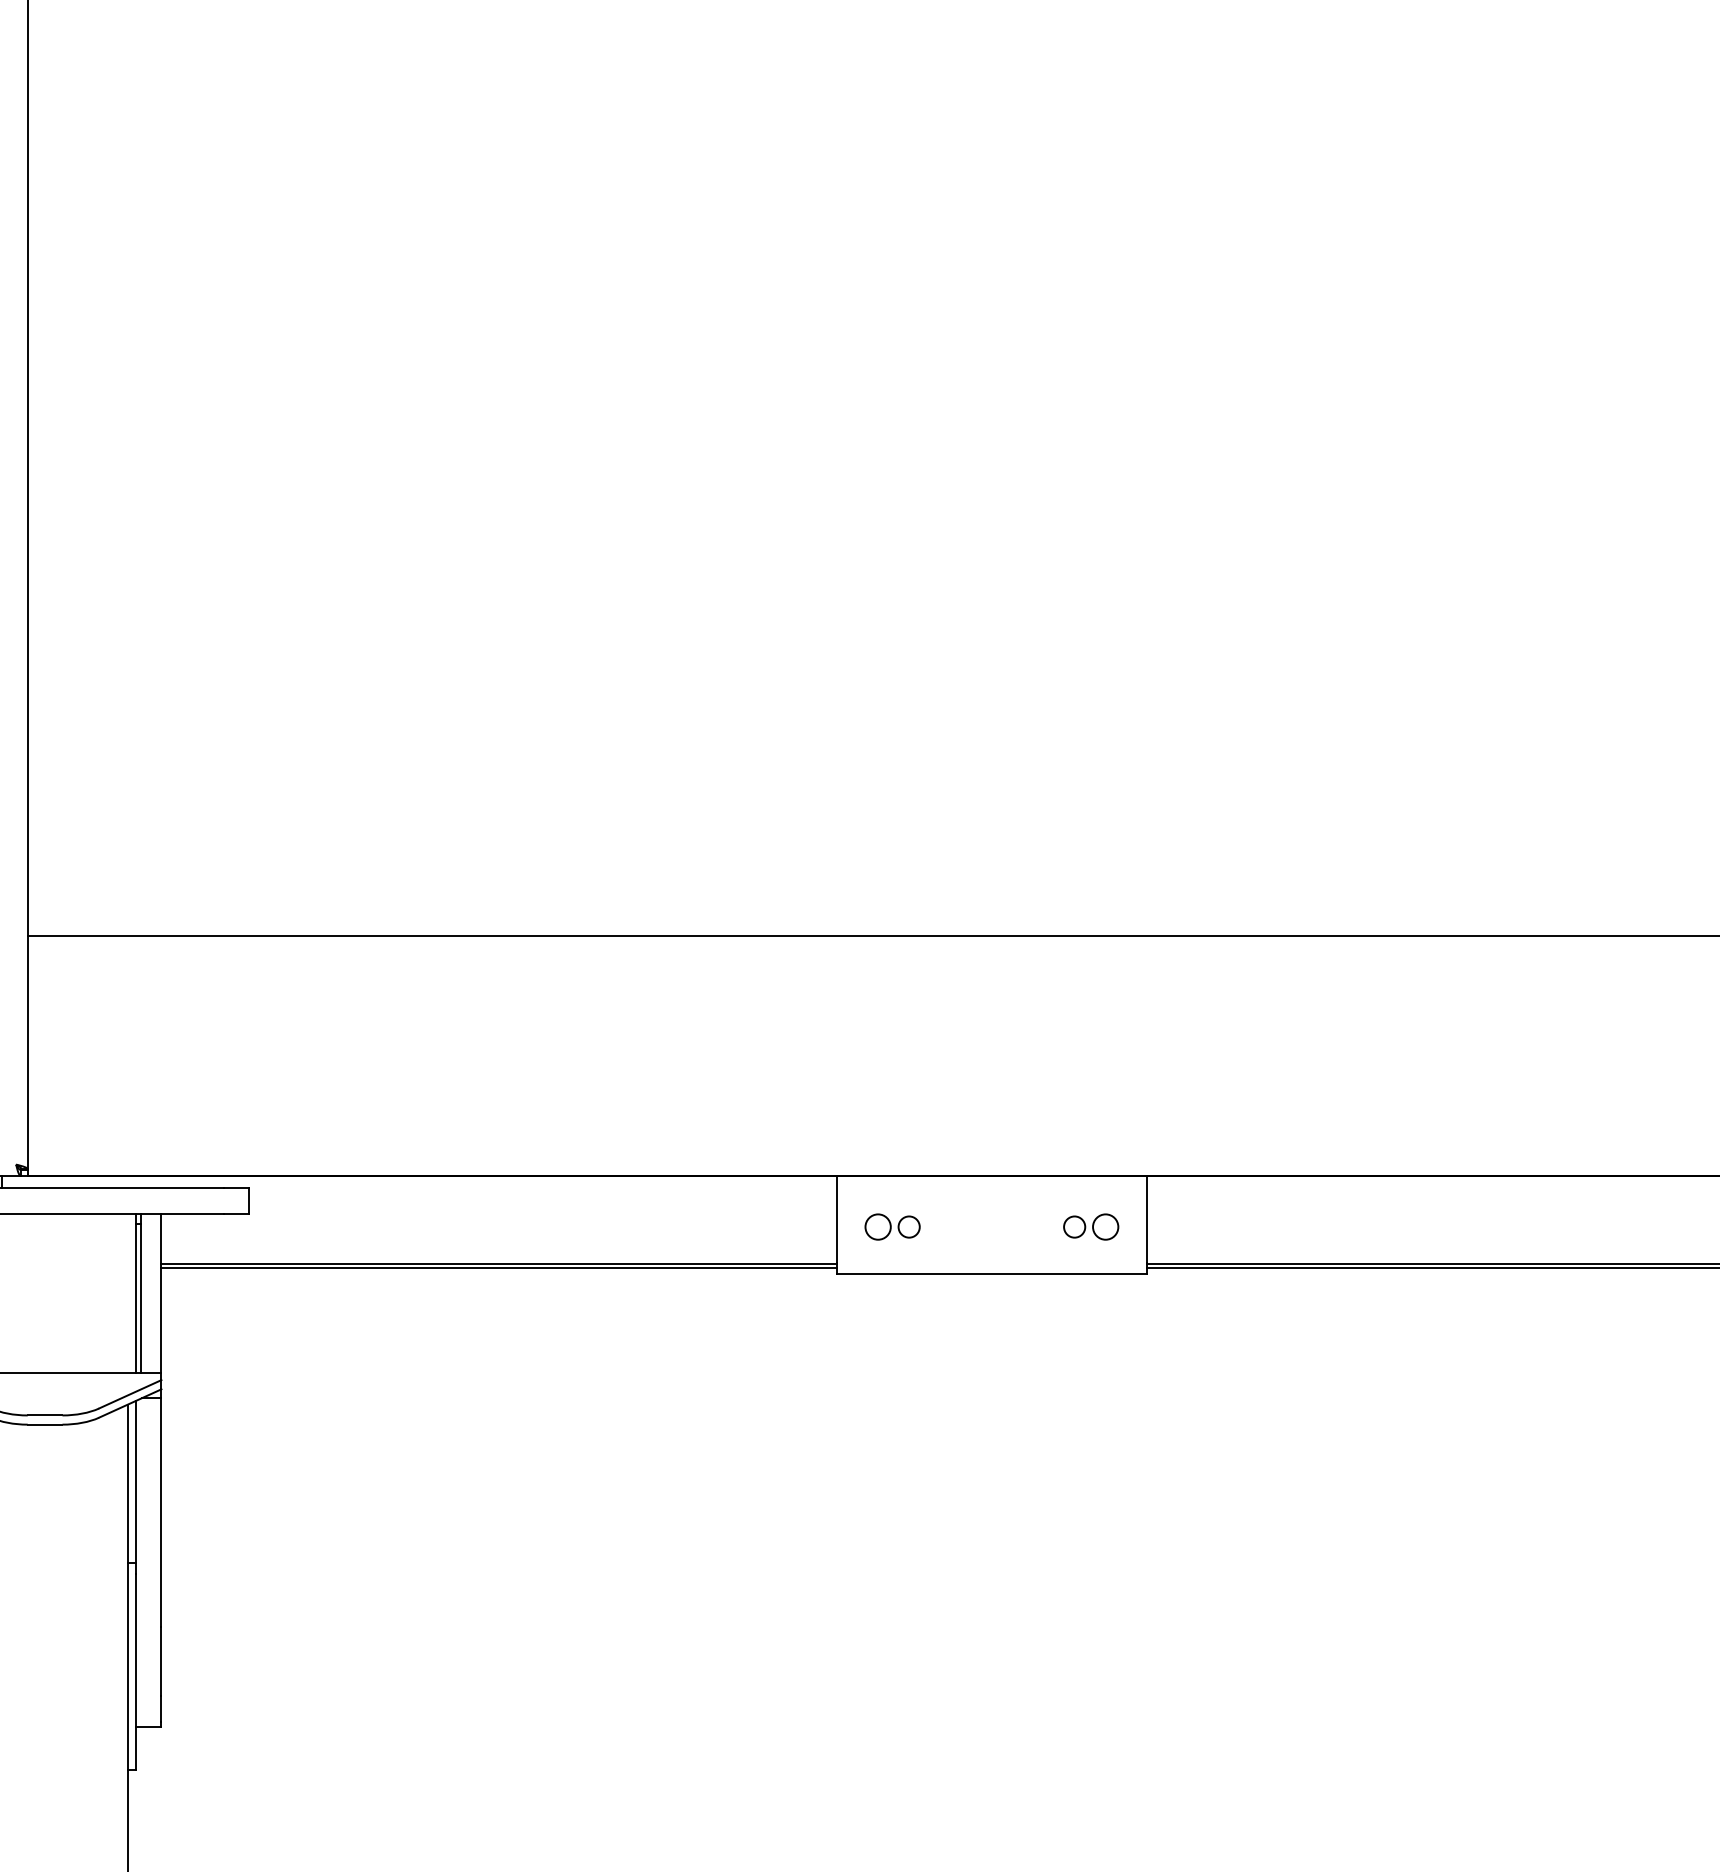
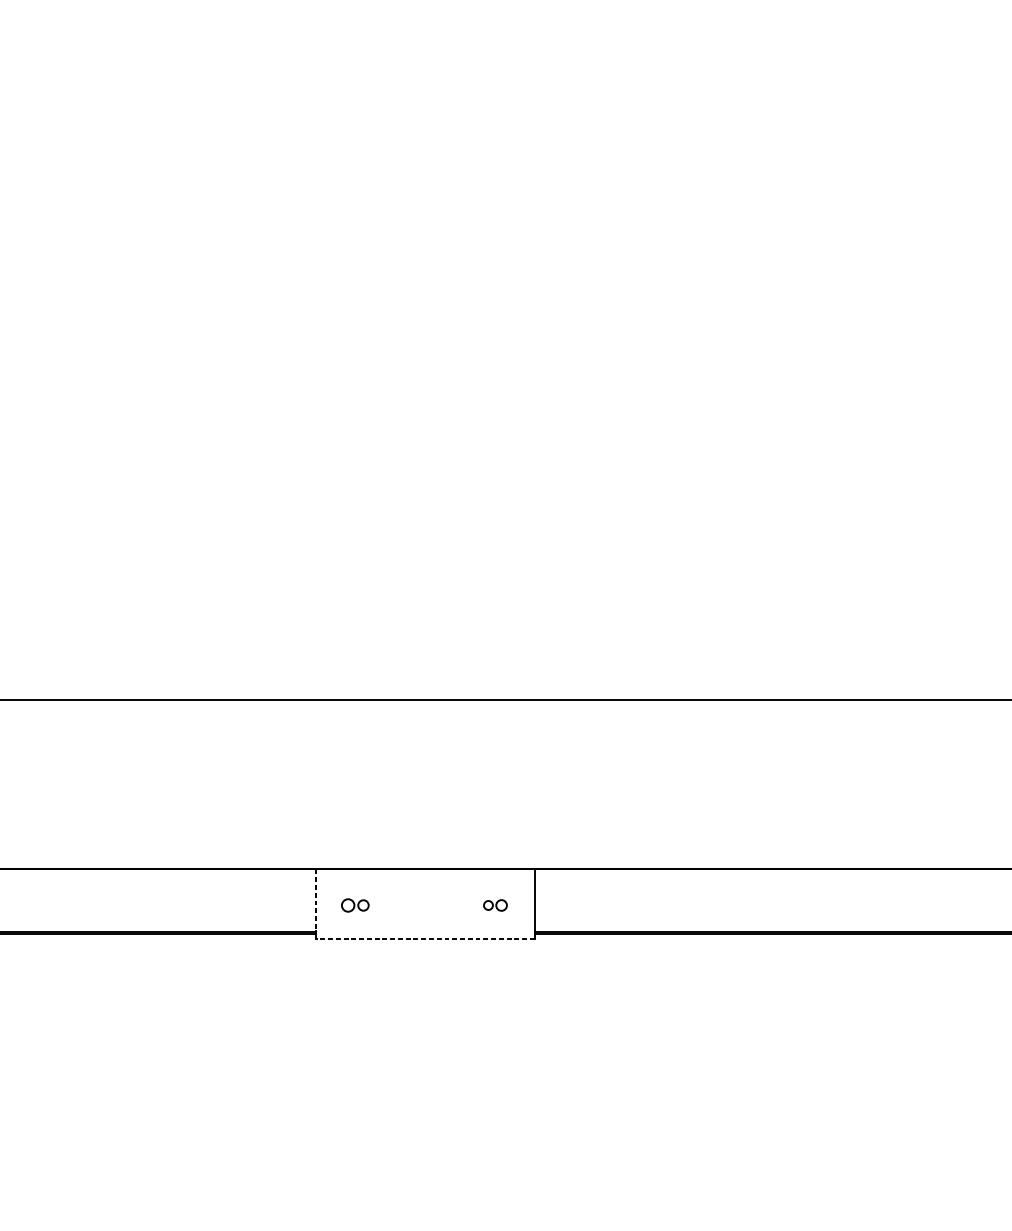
line: (836, 1219) -> (315, 900), solid -> dashed
part: (892, 1226) -> (355, 905), size x0.7
part: (1091, 1226) -> (495, 905), size x0.6
line: (991, 1274) -> (425, 938), solid -> dashed

